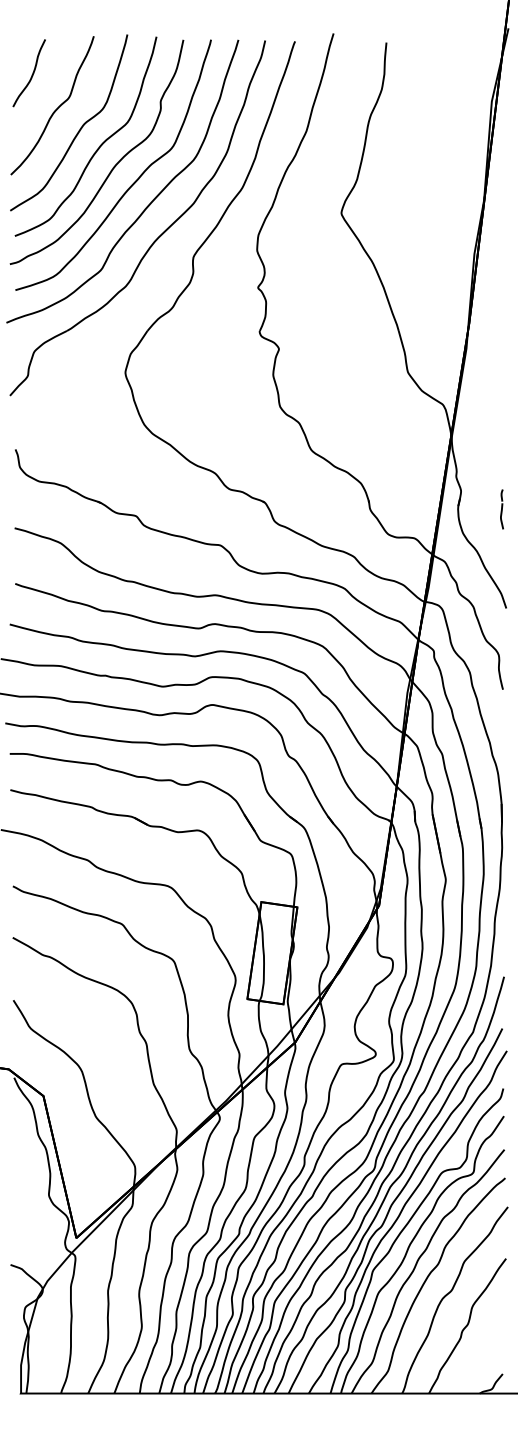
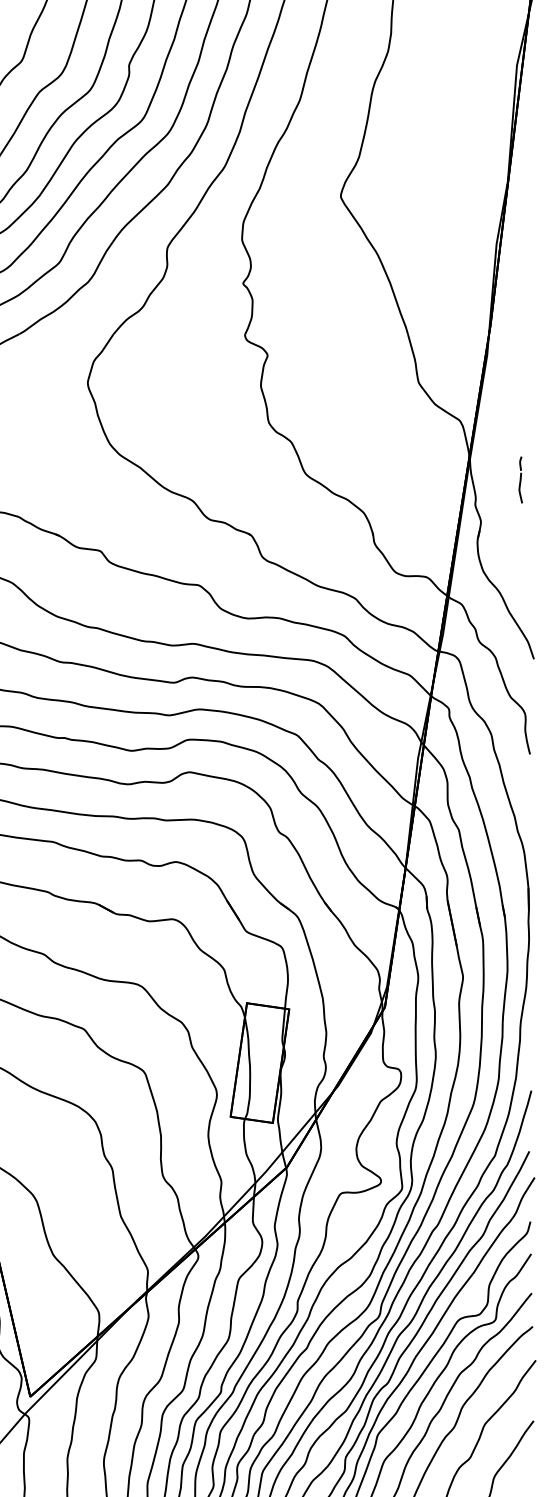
line: (501, 509) -> (520, 480), moved

